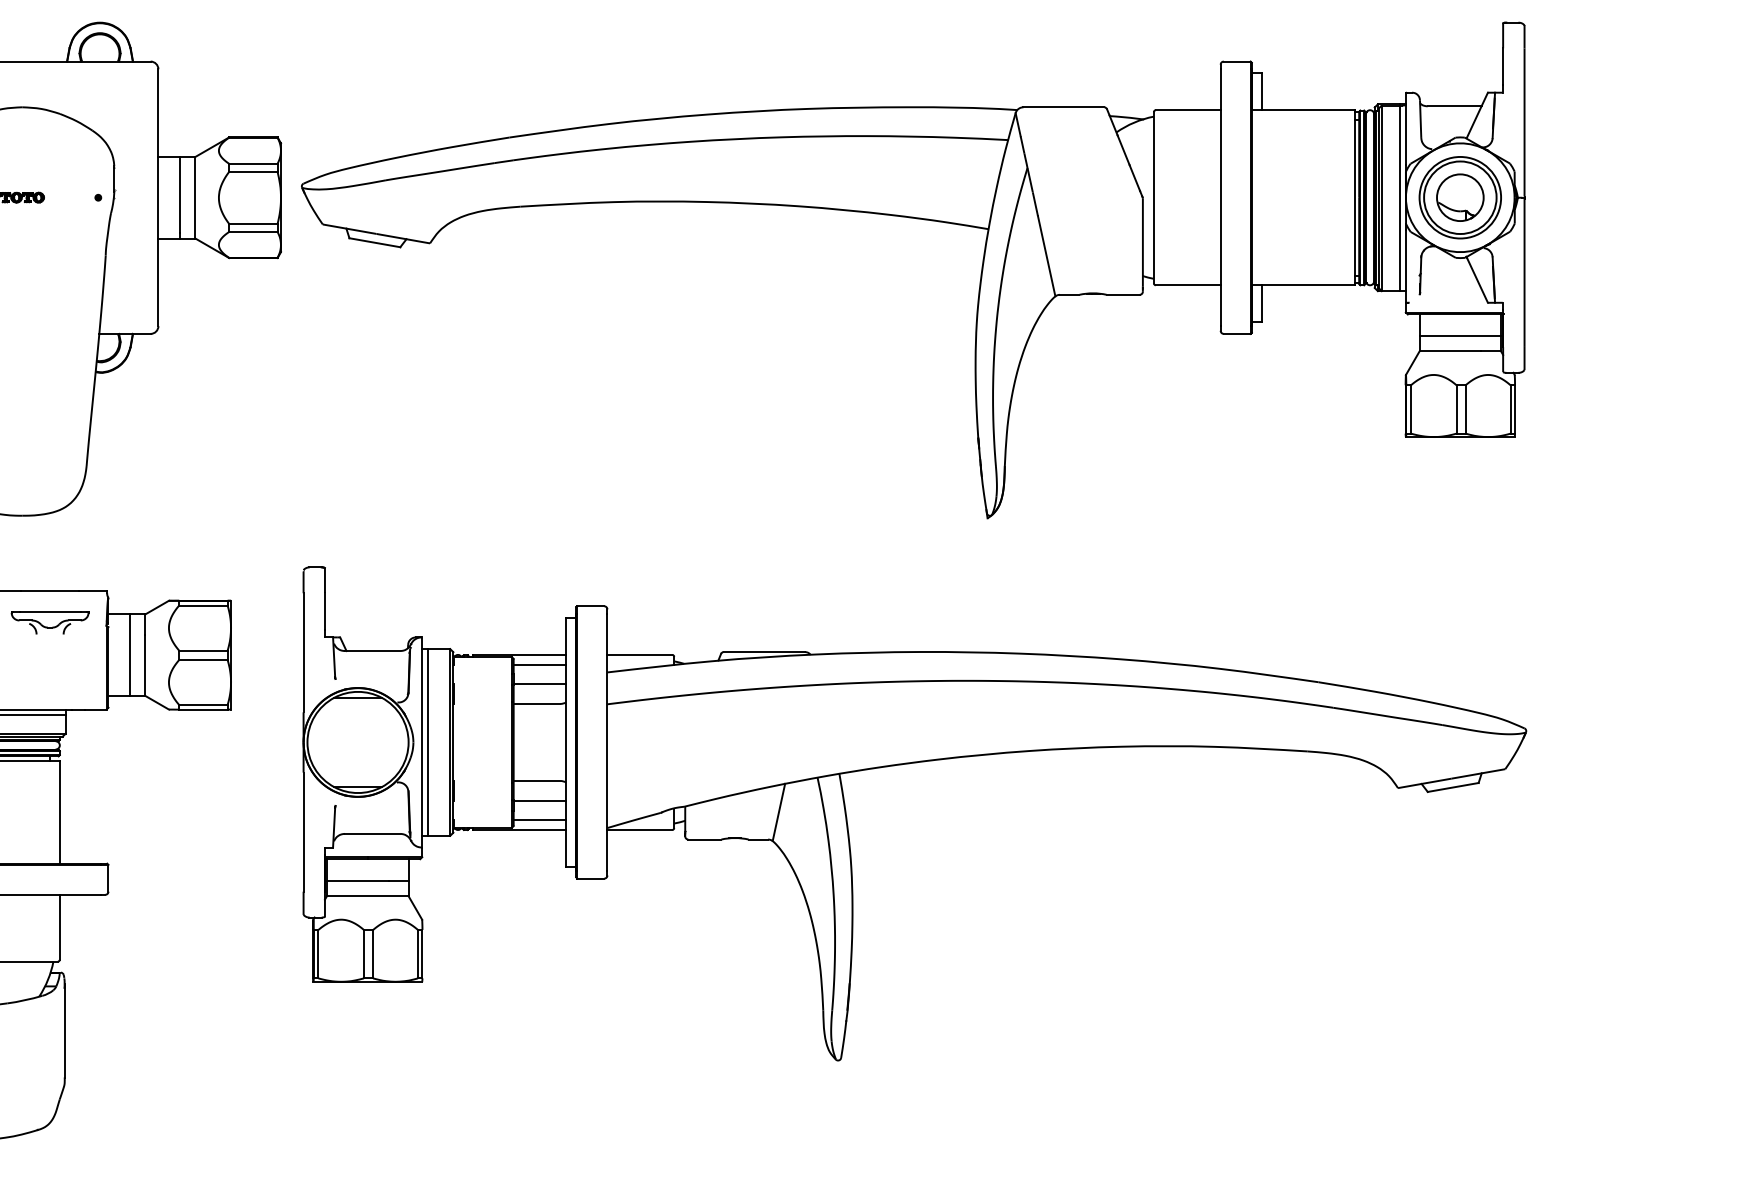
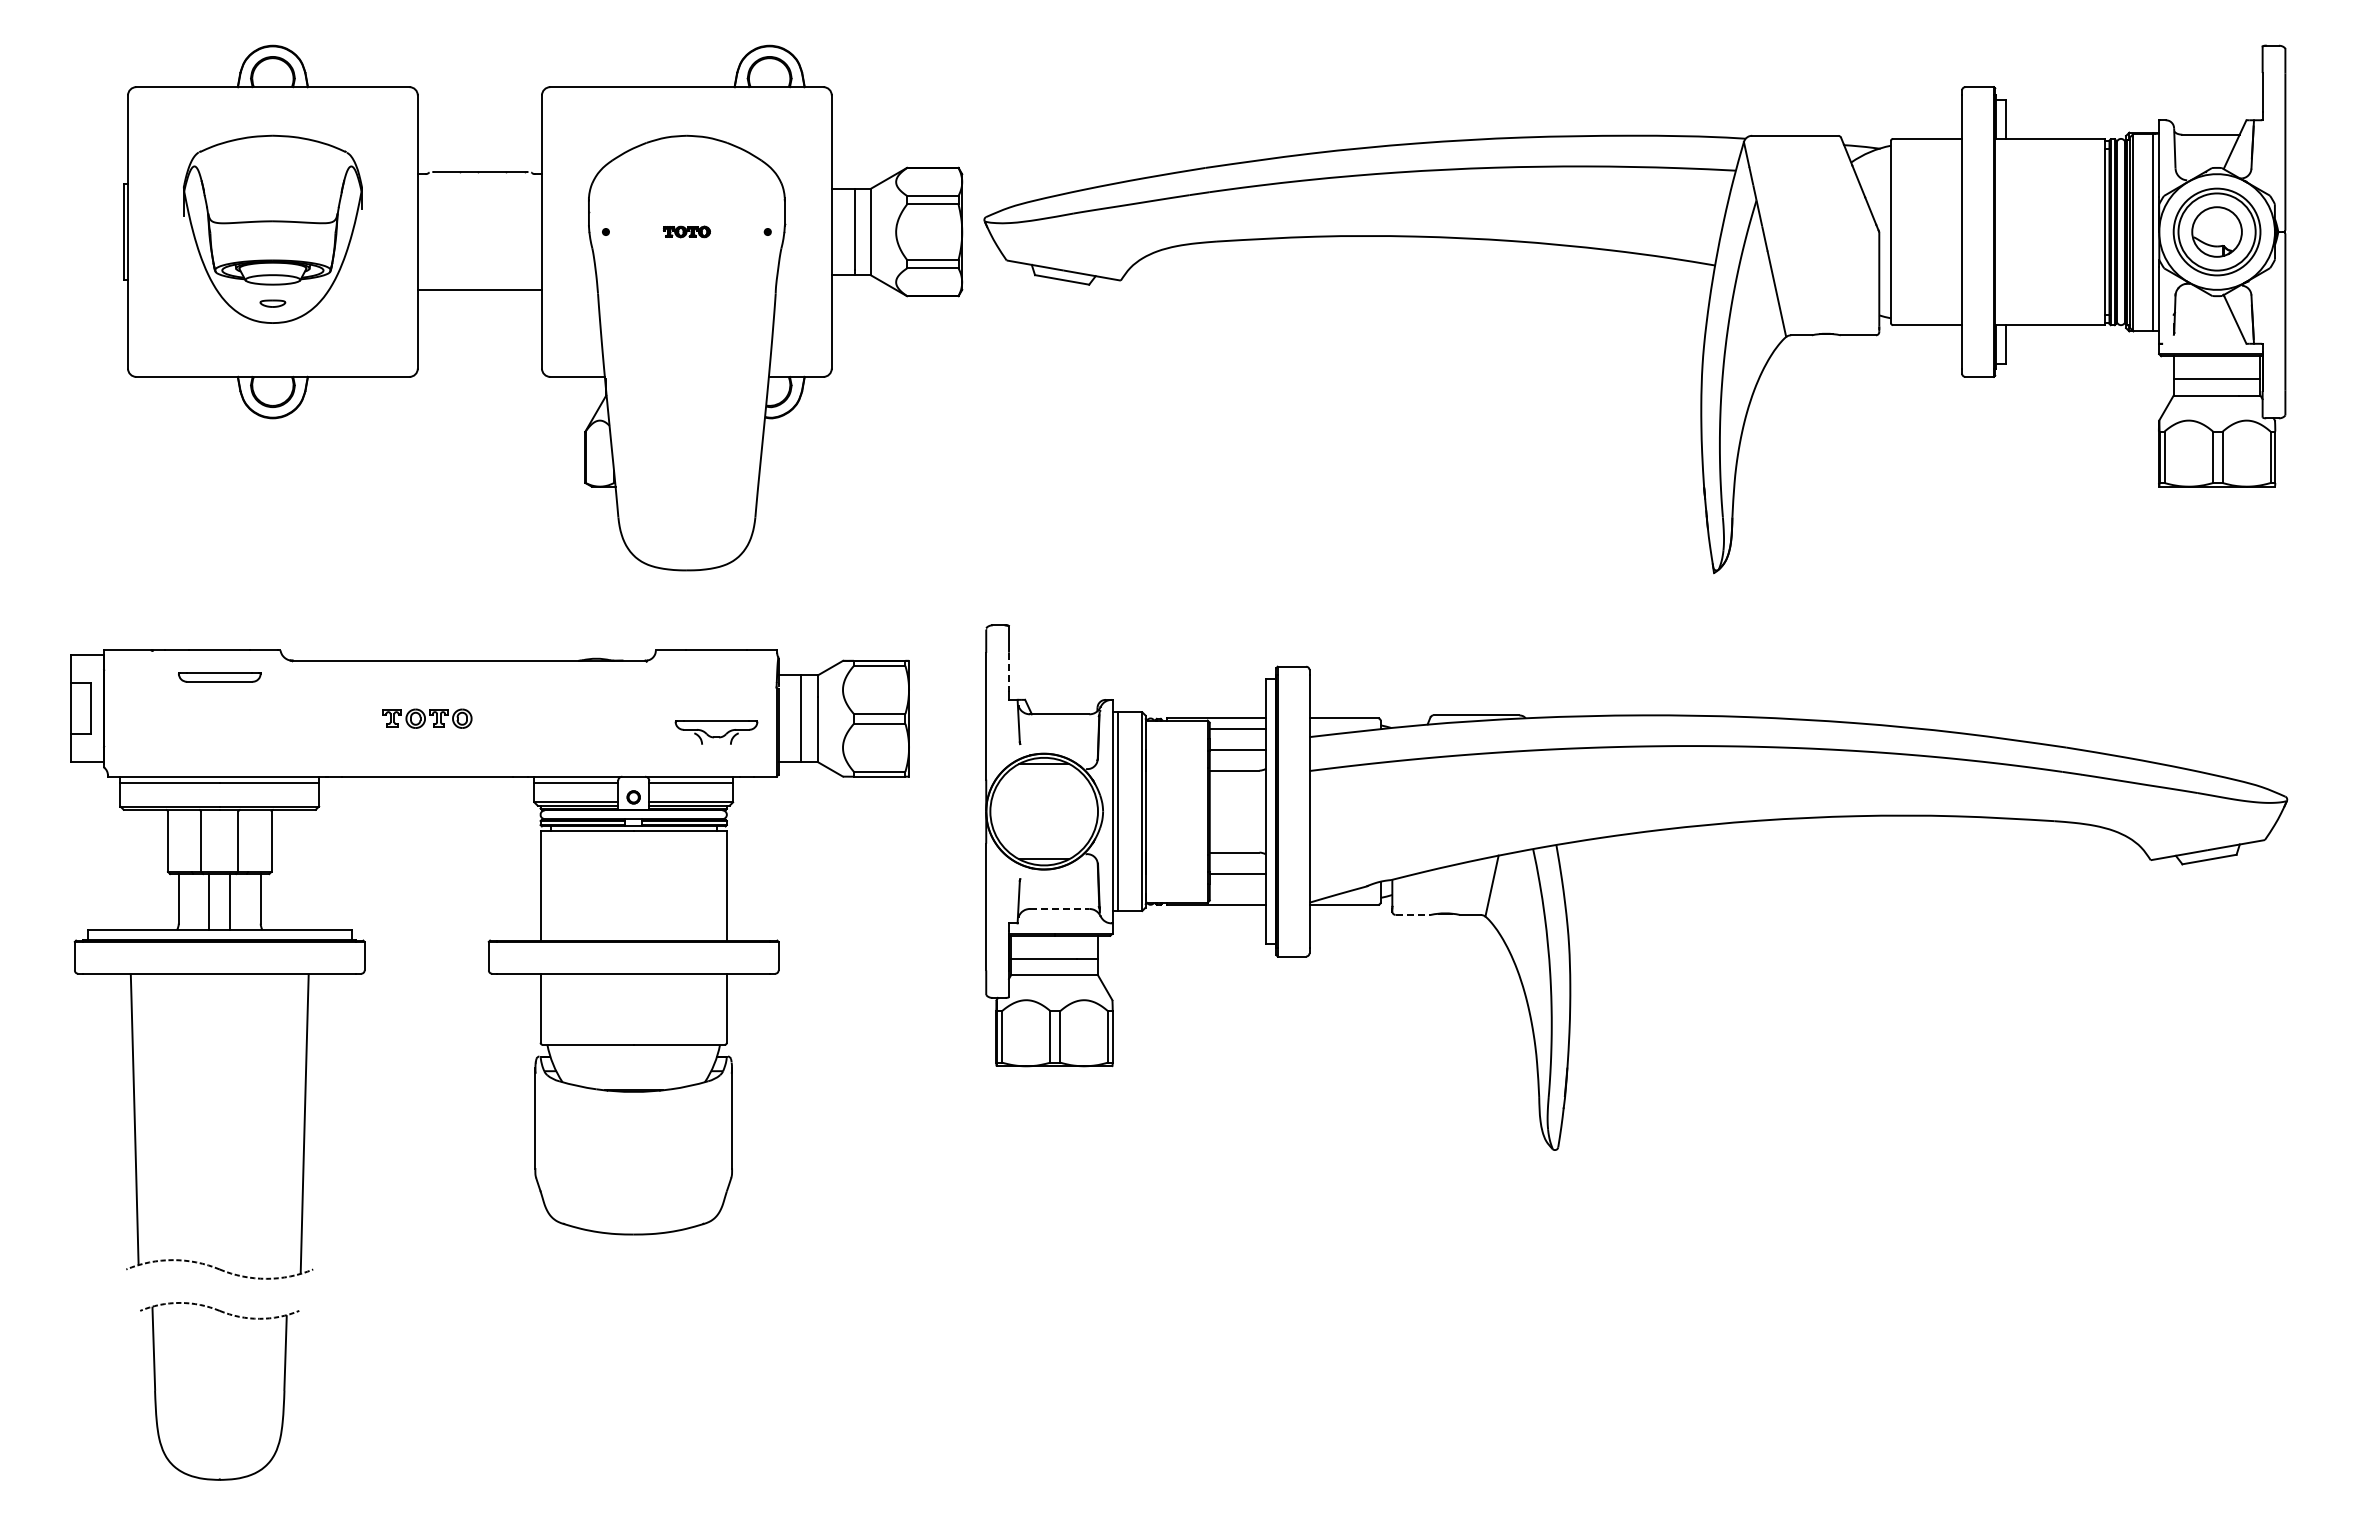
line: (325, 611) -> (1009, 672), solid -> dashed
part: (50, 622) -> (716, 732), moved
line: (539, 820) -> (1237, 894), removed
line: (372, 833) -> (1059, 908), solid -> dashed
line: (705, 839) -> (1413, 914), solid -> dashed

